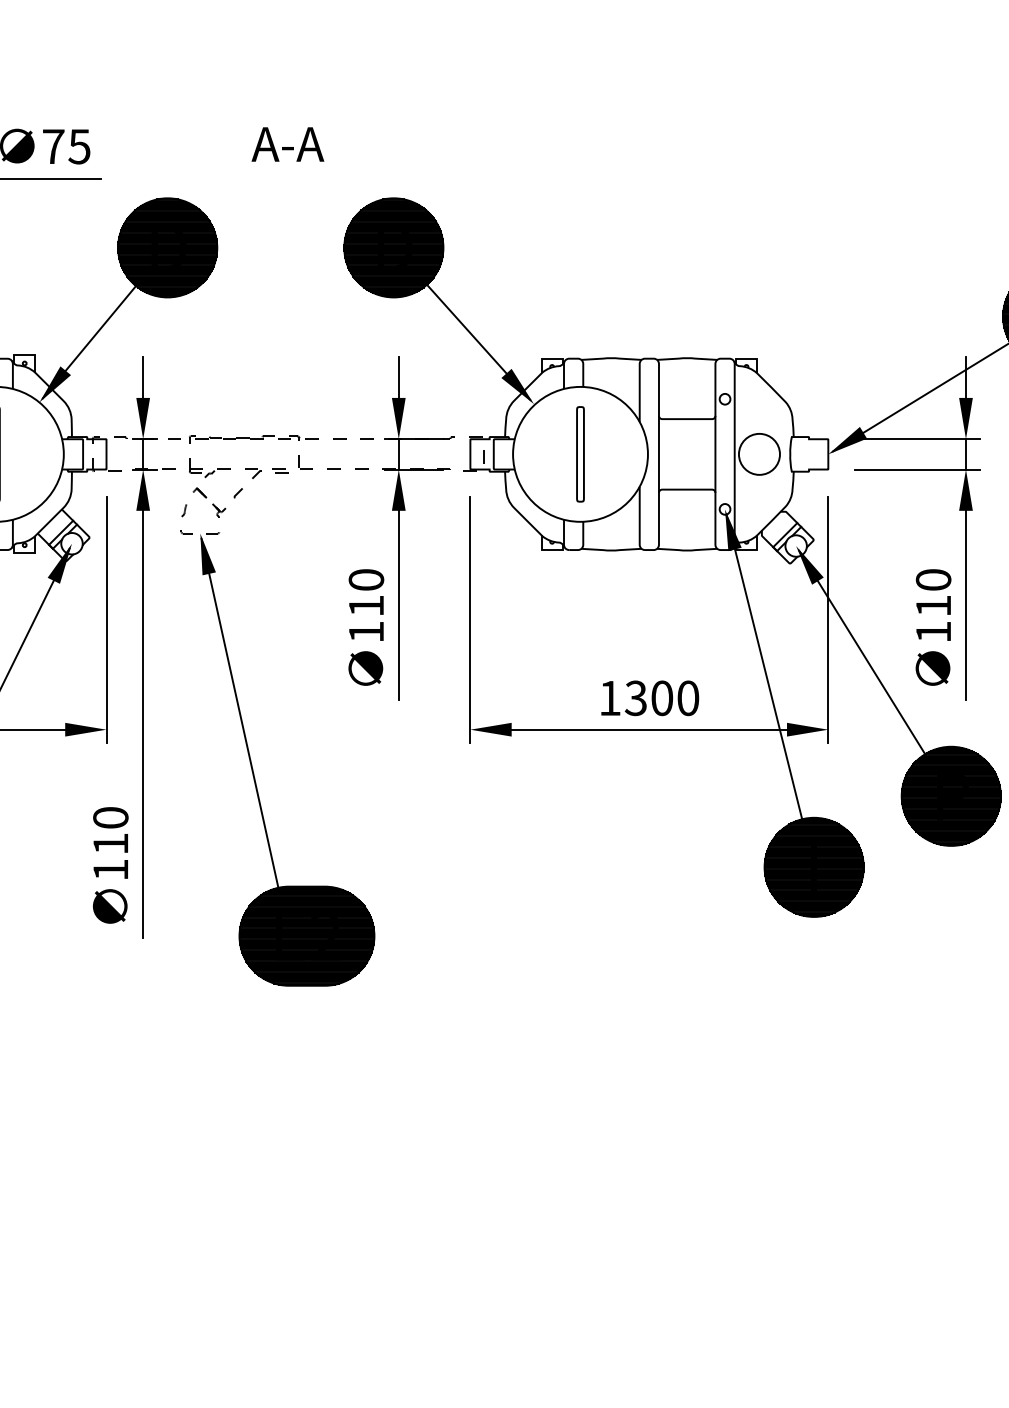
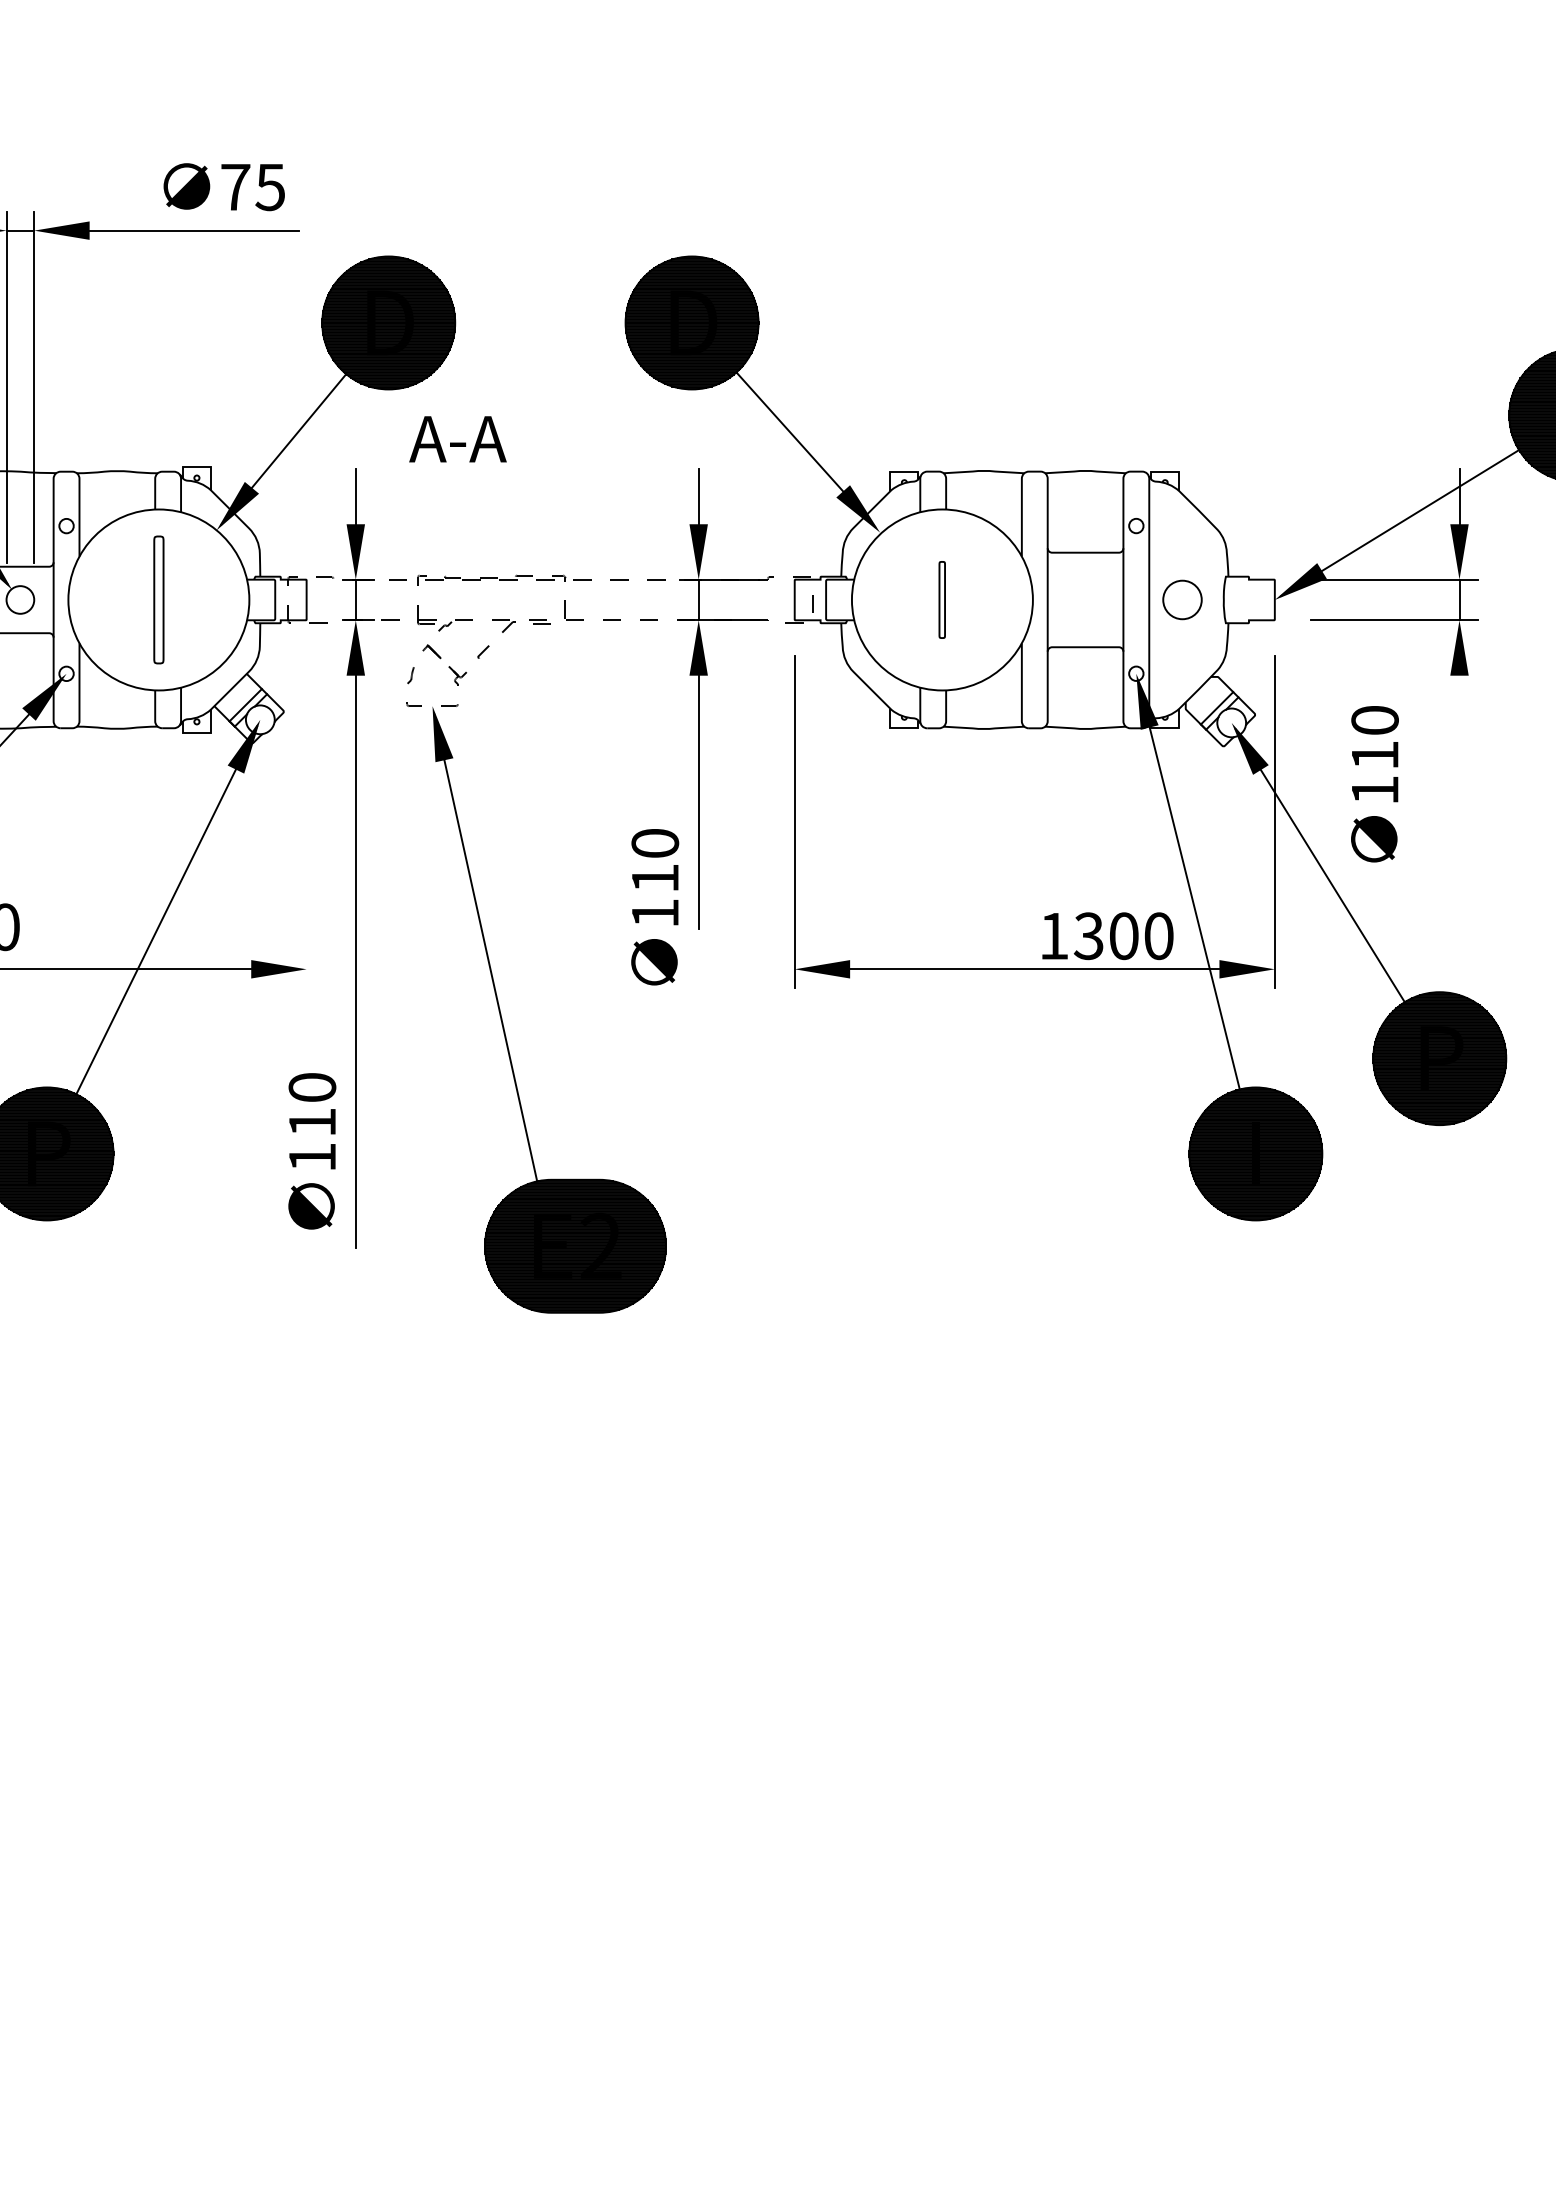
text: (287, 144) -> (457, 439), moved
part: (579, 454) -> (941, 599), size x0.6
circle: (759, 454) -> (1182, 599), size x0.7
line: (965, 605) -> (1459, 802), removed
line: (106, 619) -> (306, 821), removed
text: (366, 627) -> (655, 907), moved
text: (933, 627) -> (1374, 784), moved
text: (649, 698) -> (1107, 936), moved

